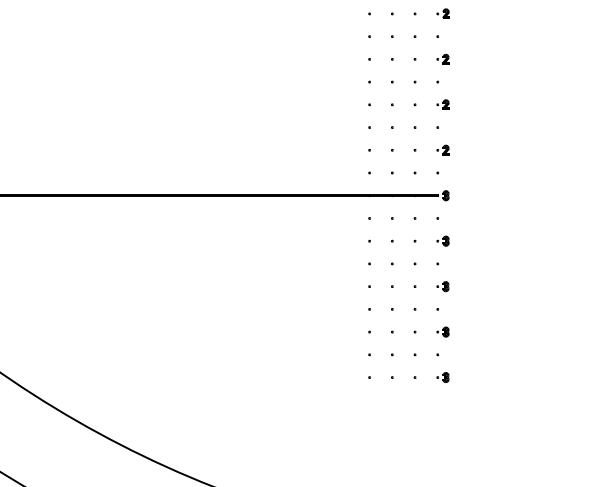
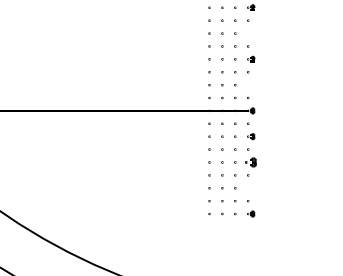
part: (443, 59) -> (251, 33), removed
part: (443, 149) -> (251, 84), removed
part: (443, 286) -> (251, 162), size x1.6
part: (443, 330) -> (251, 187), removed

